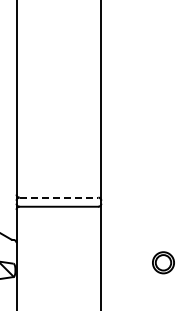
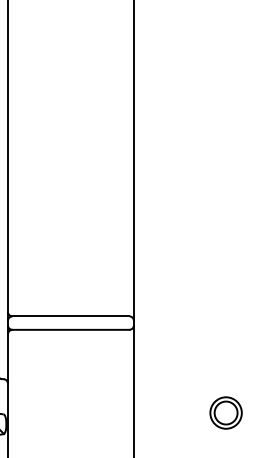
line: (59, 197) -> (71, 316), dashed -> solid

